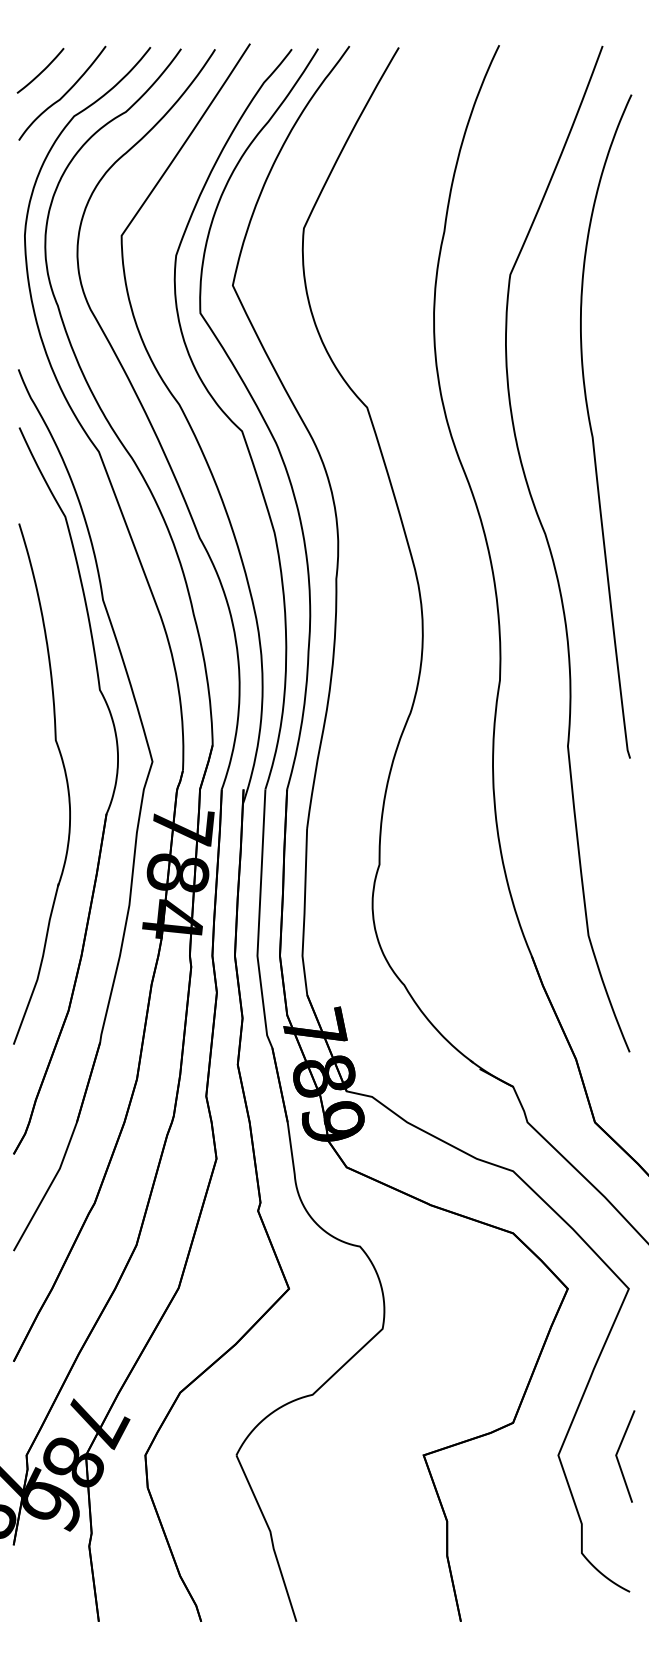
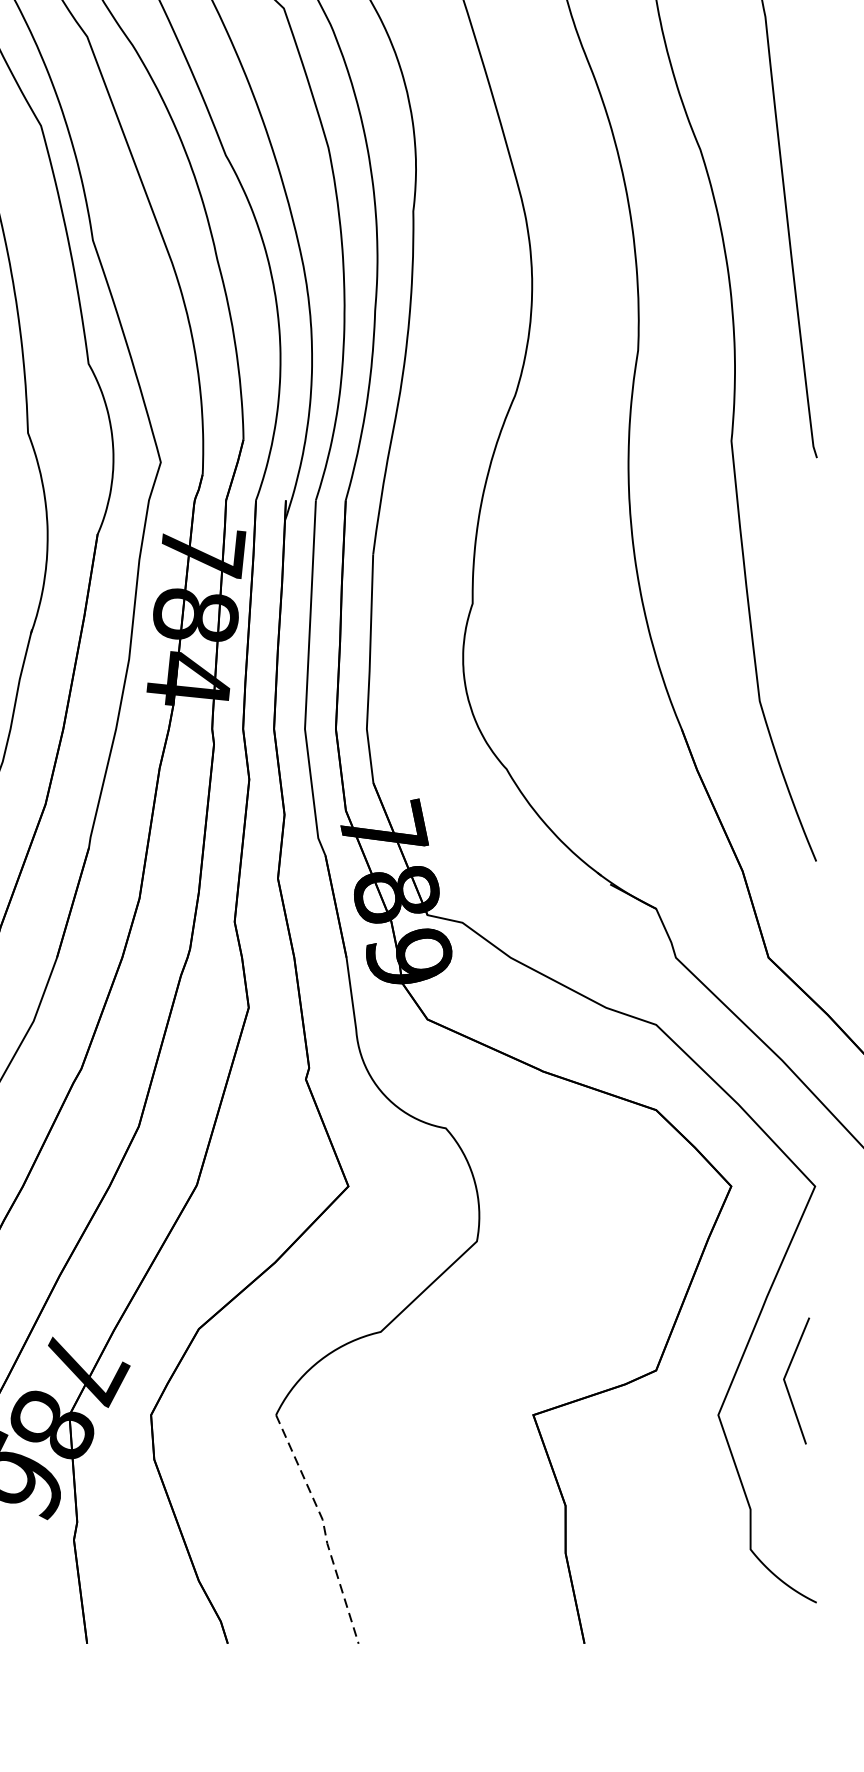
line: (618, 1458) -> (787, 1383), moved
line: (271, 1537) -> (324, 1527), solid -> dashed

